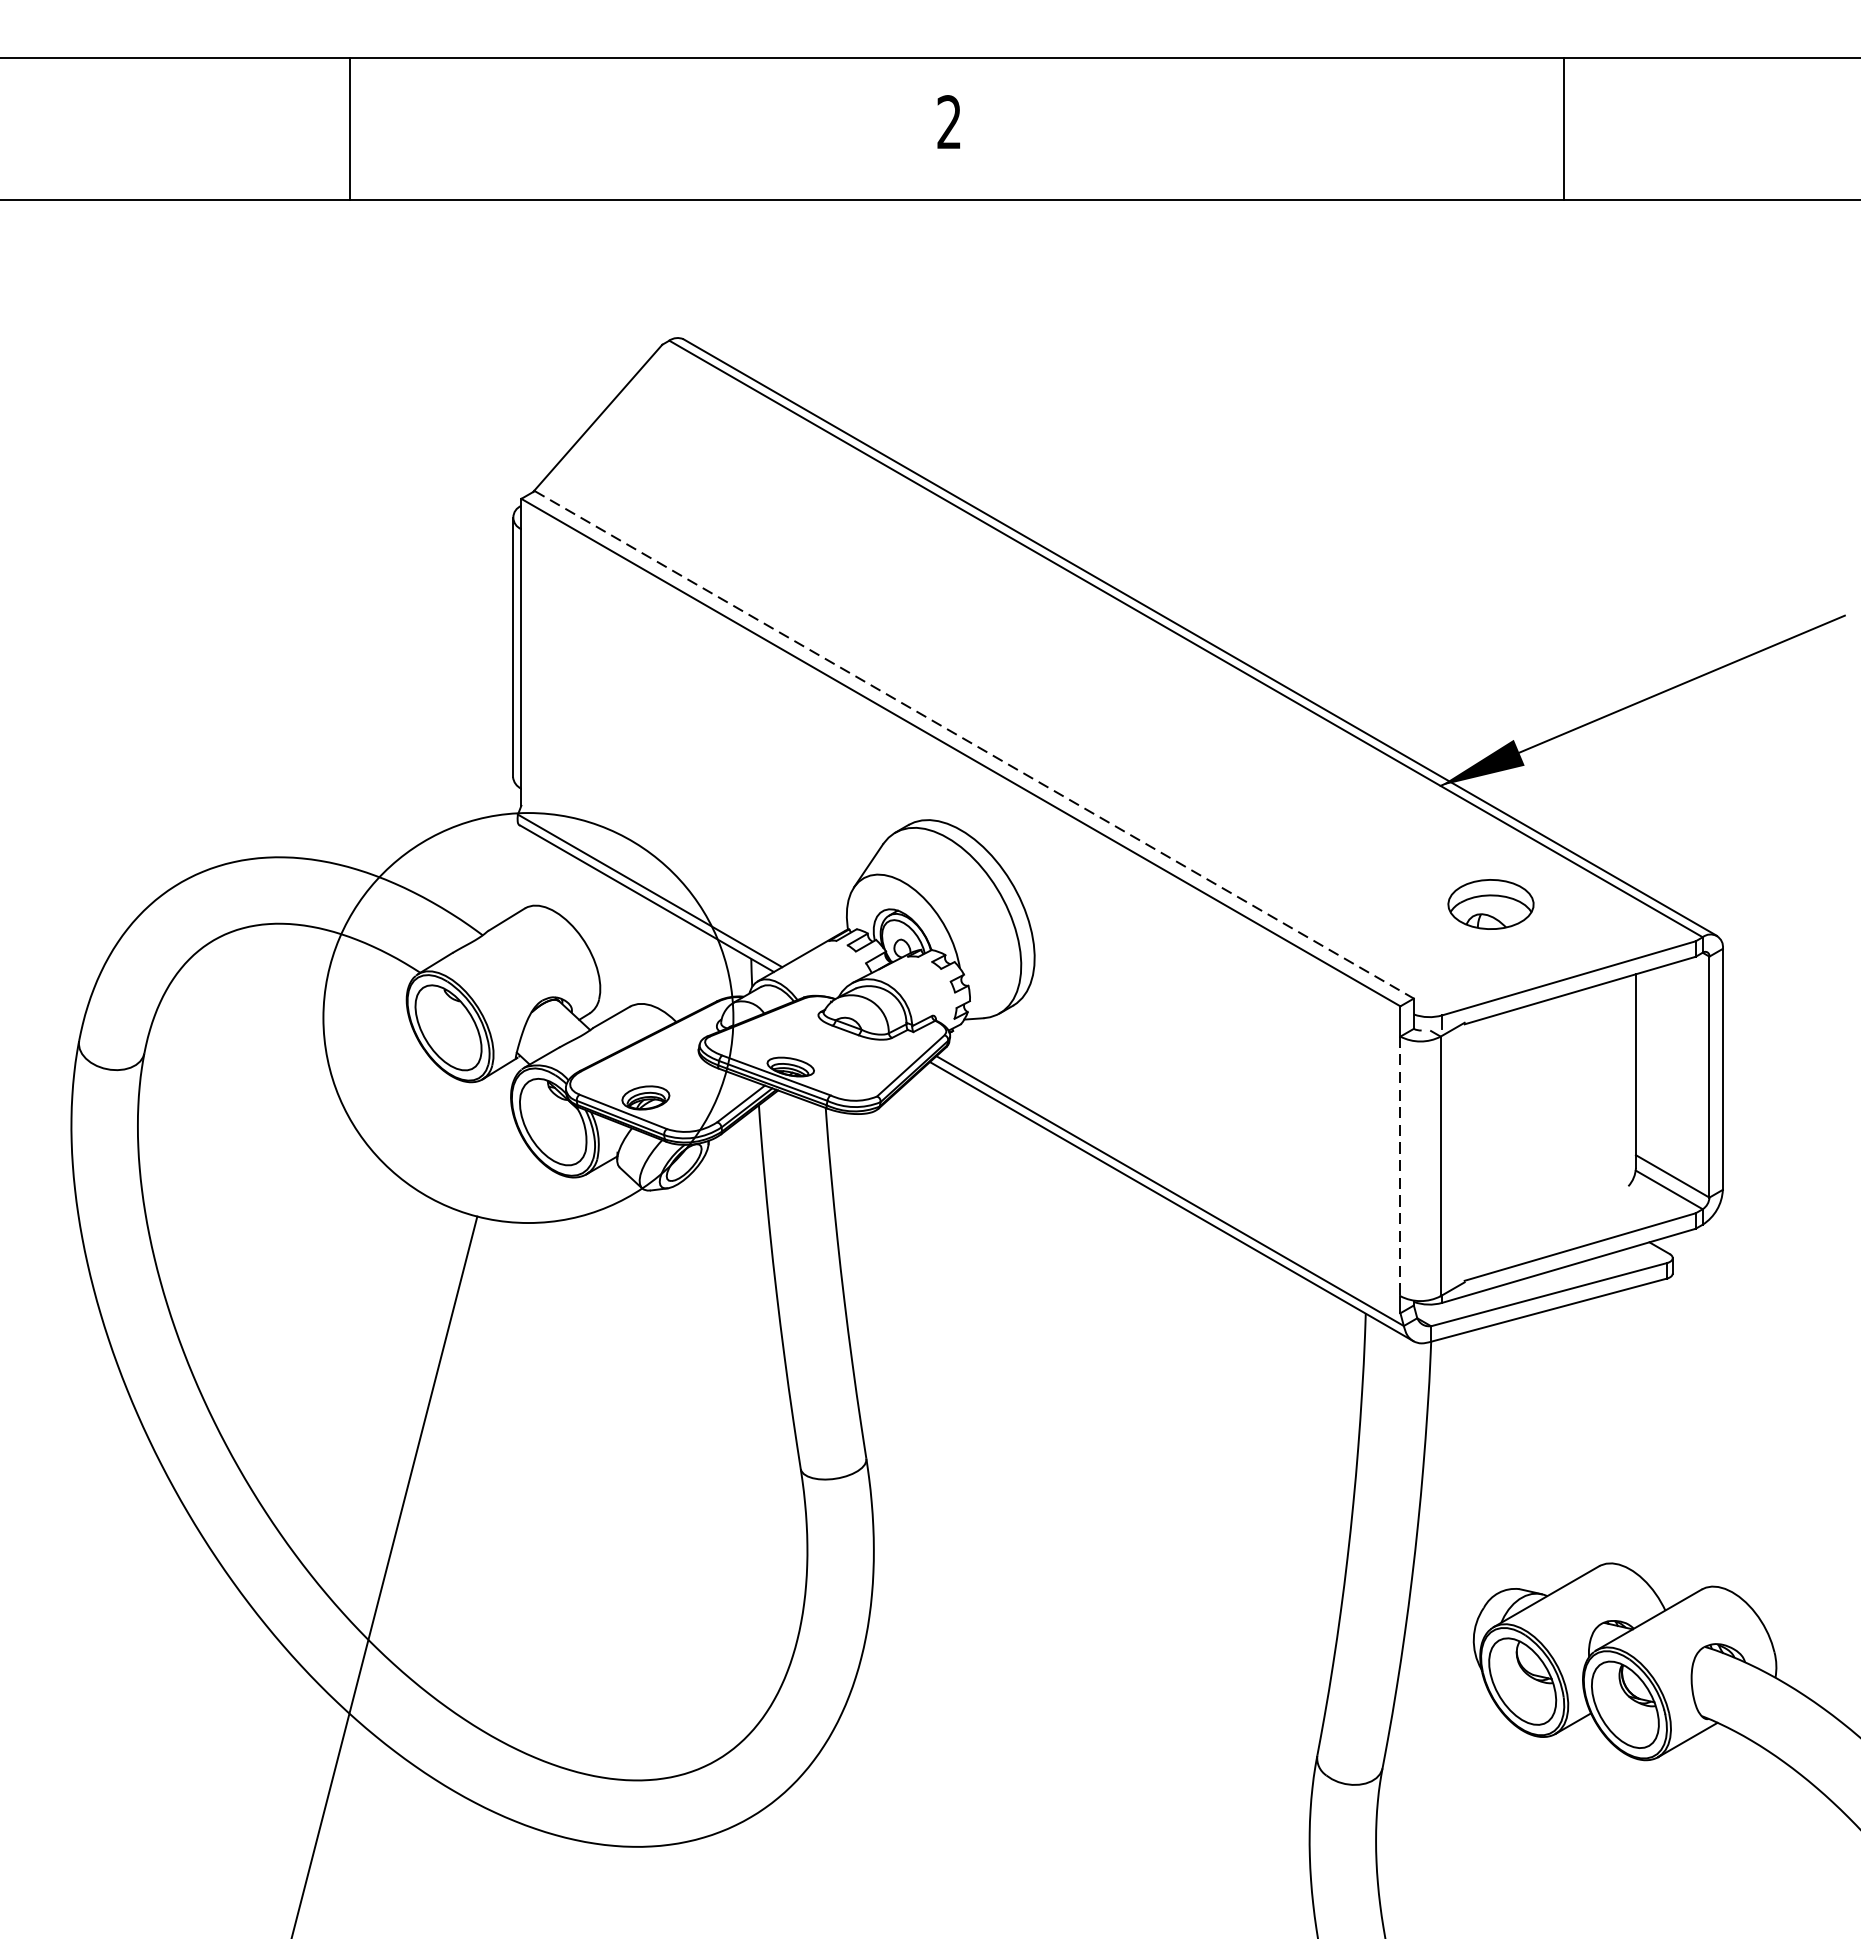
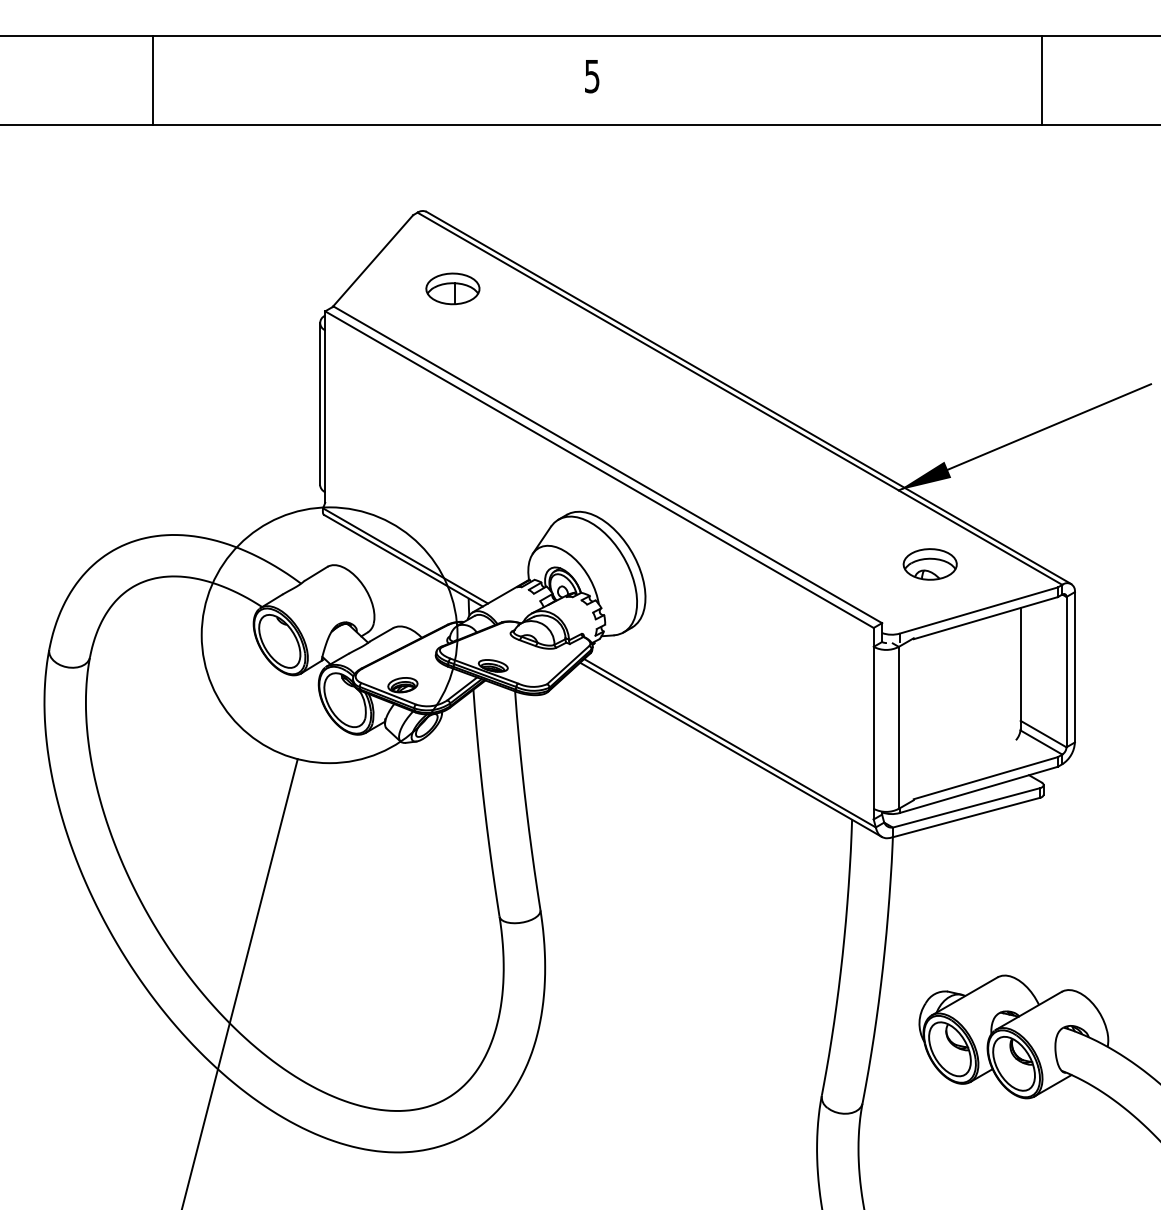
text: (948, 122) -> (591, 76), 2 -> 5
line: (350, 128) -> (153, 80), moved
line: (1563, 128) -> (1041, 80), moved
part: (725, 462) -> (452, 288), added
line: (973, 744) -> (607, 464), dashed -> solid
line: (1400, 1165) -> (873, 727), dashed -> solid

